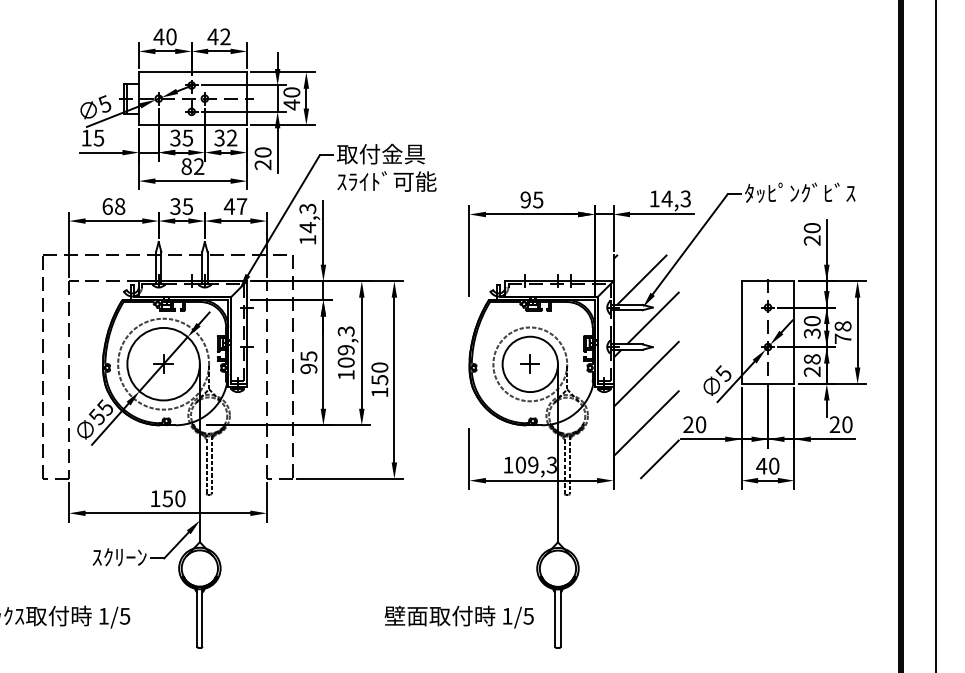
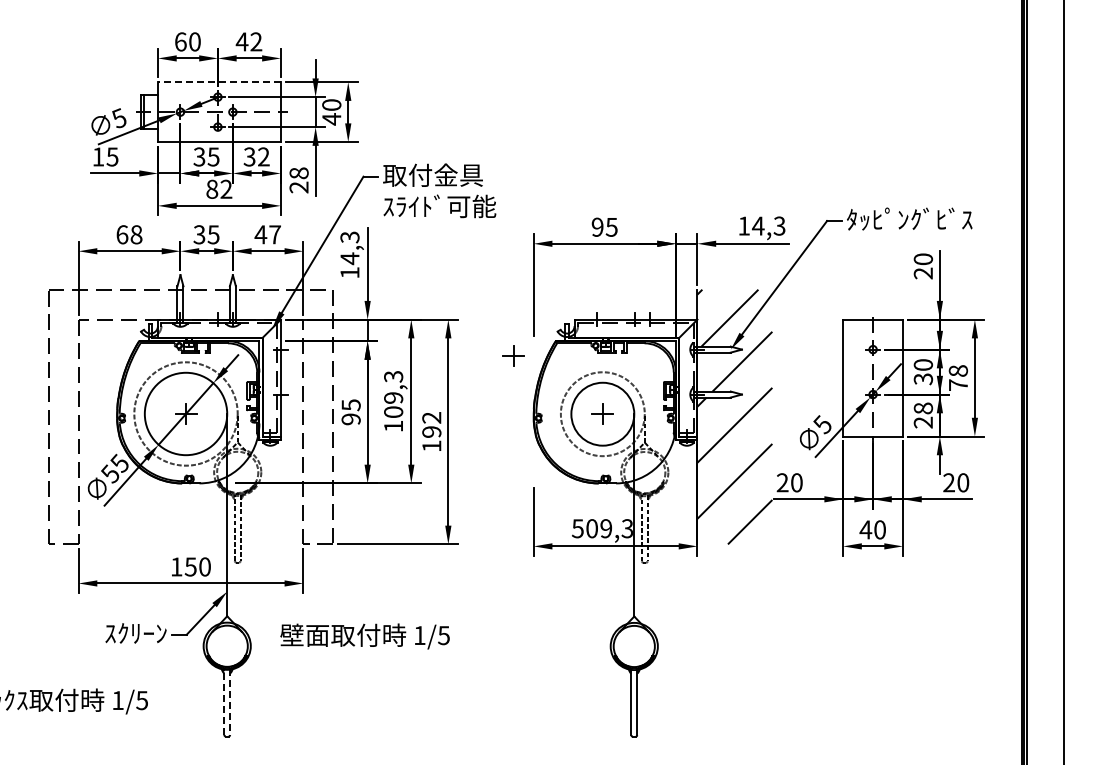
text: (158, 36) -> (180, 41), 40 -> 60
line: (192, 72) -> (218, 82), solid -> dashed
text: (263, 152) -> (299, 173), 20 -> 28
part: (451, 312) -> (513, 355), added
text: (379, 374) -> (431, 425), 150 -> 192
text: (508, 464) -> (577, 528), 109,3 -> 509,3
text: (458, 617) -> (364, 636), moved
line: (197, 618) -> (224, 702), solid -> dashed
line: (202, 618) -> (230, 702), solid -> dashed

